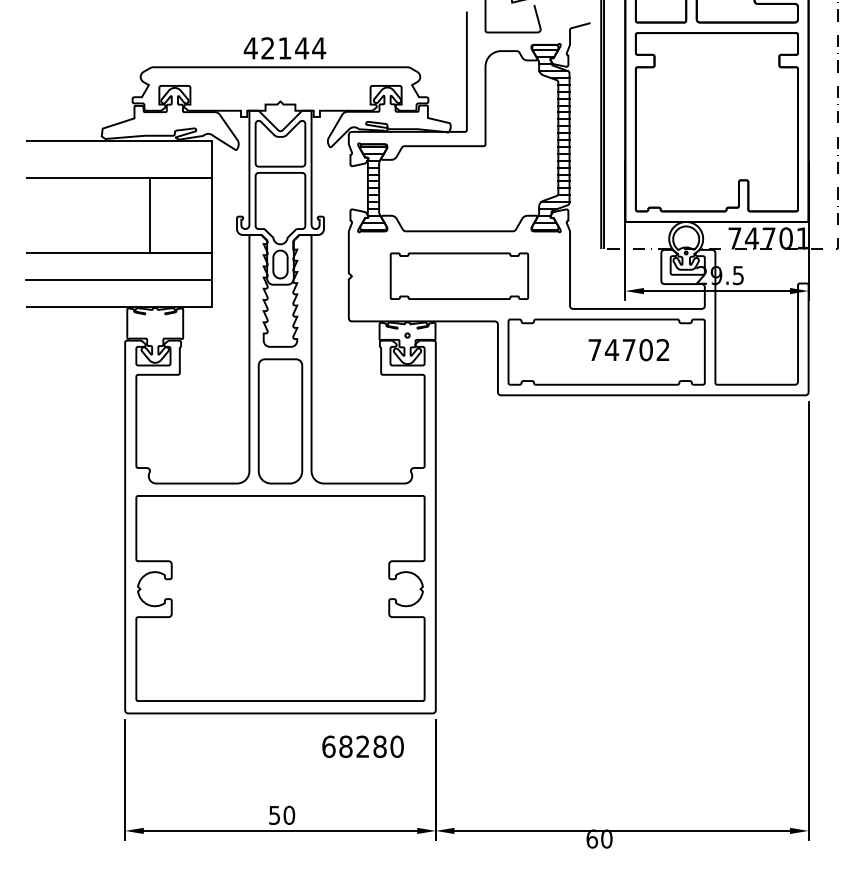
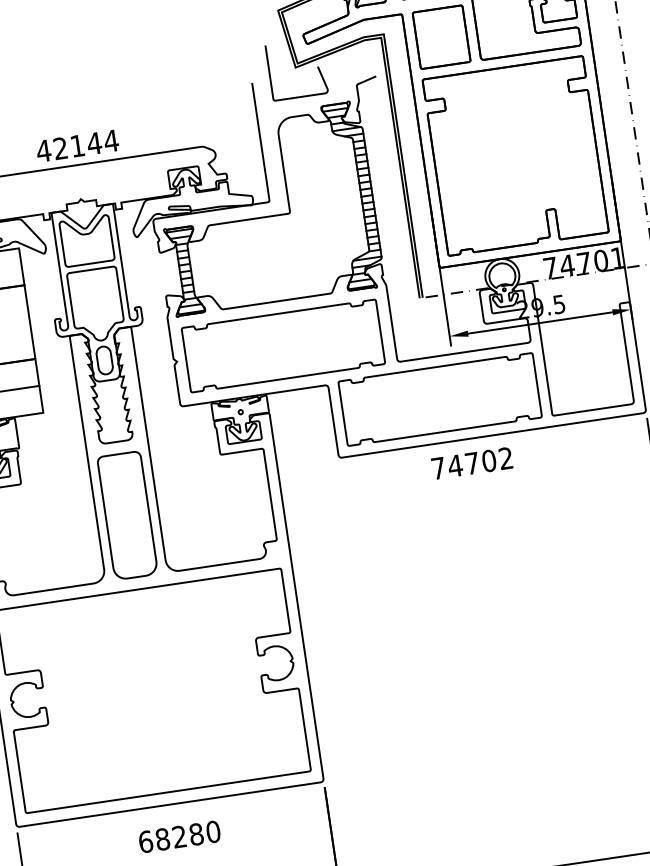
part: (459, 275) -> (283, 345), size x1.43
text: (628, 349) -> (471, 462), moved
text: (362, 746) -> (179, 836), moved

